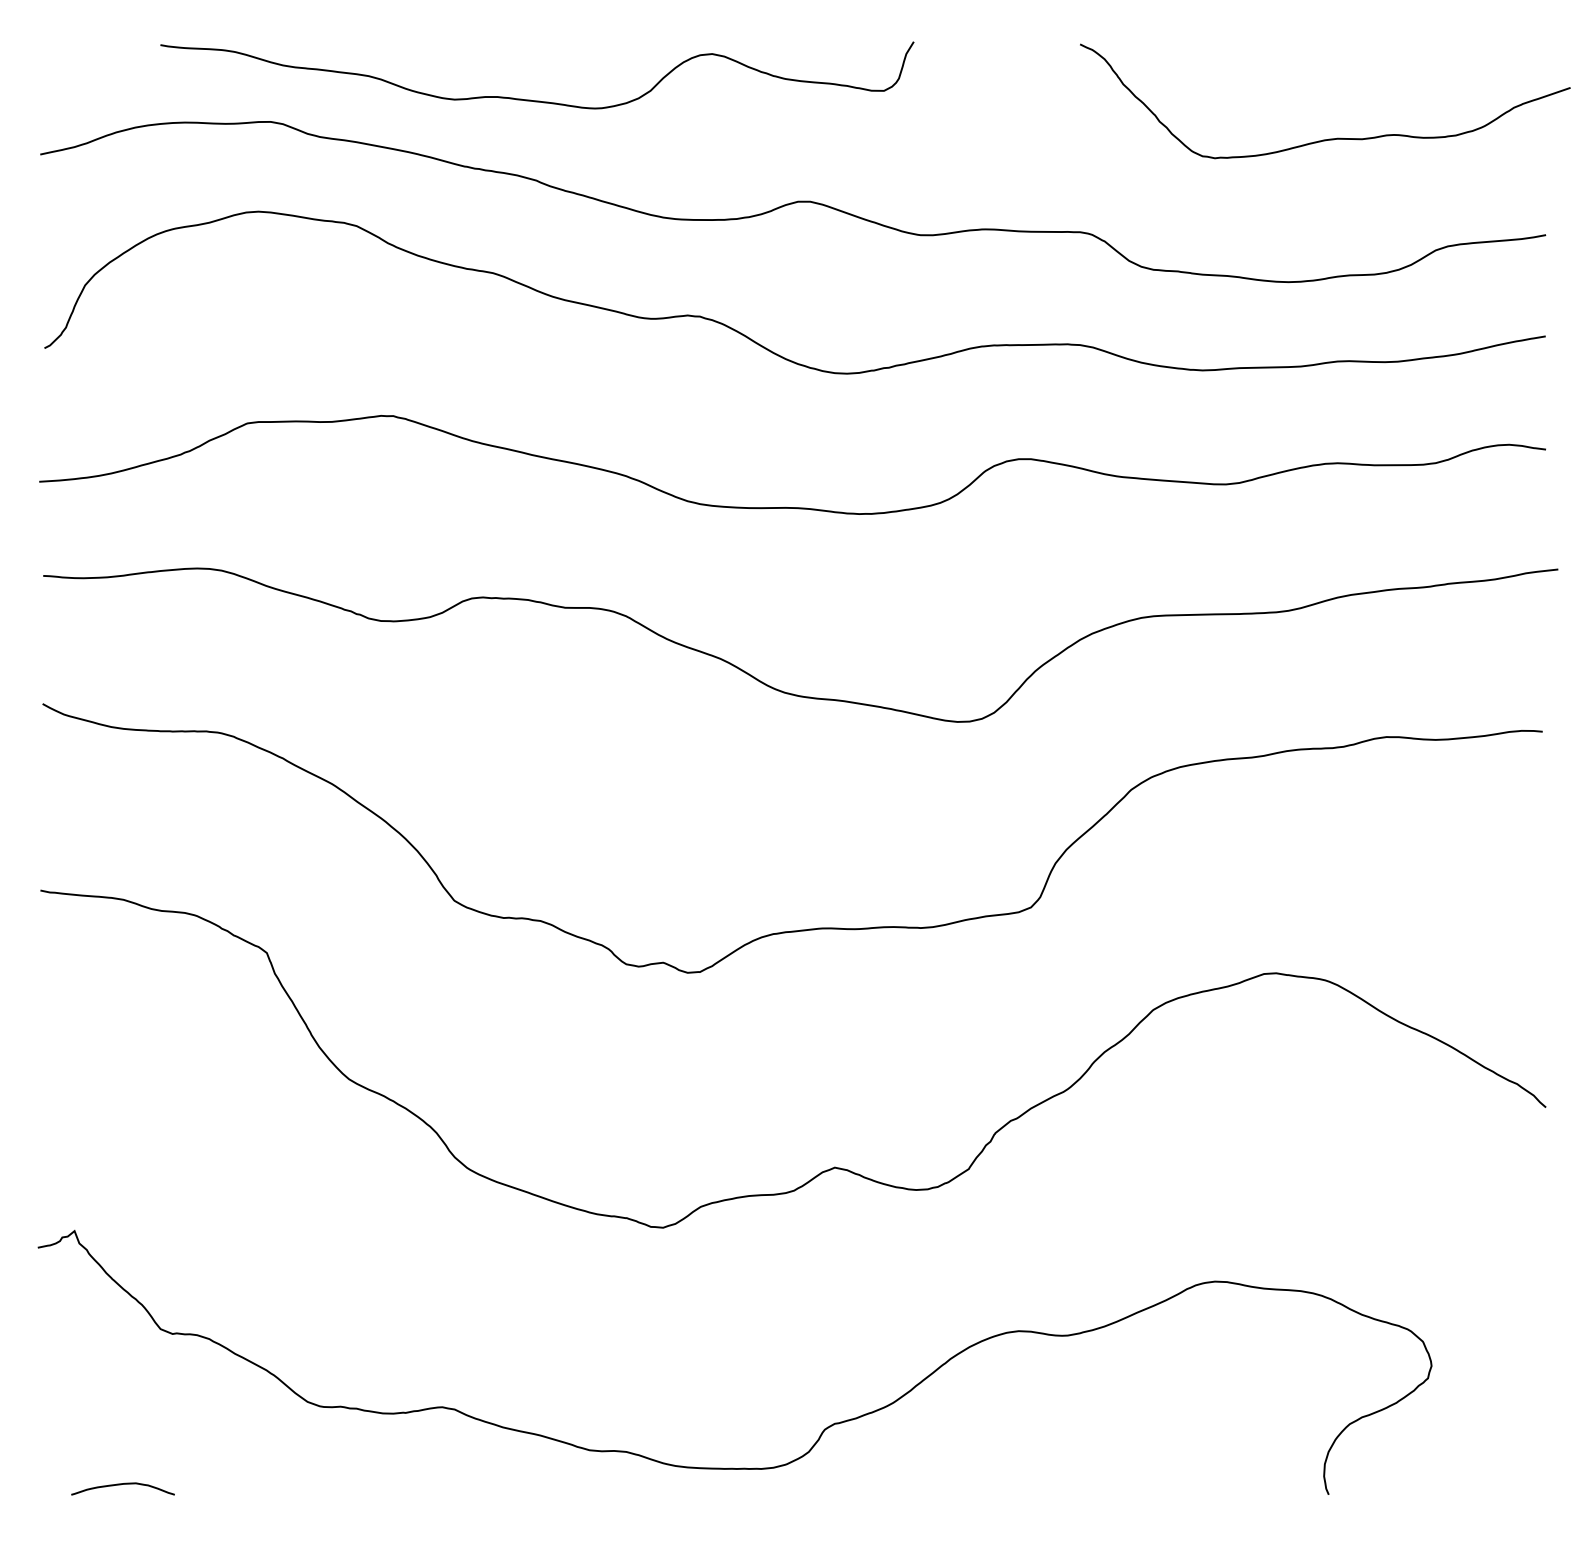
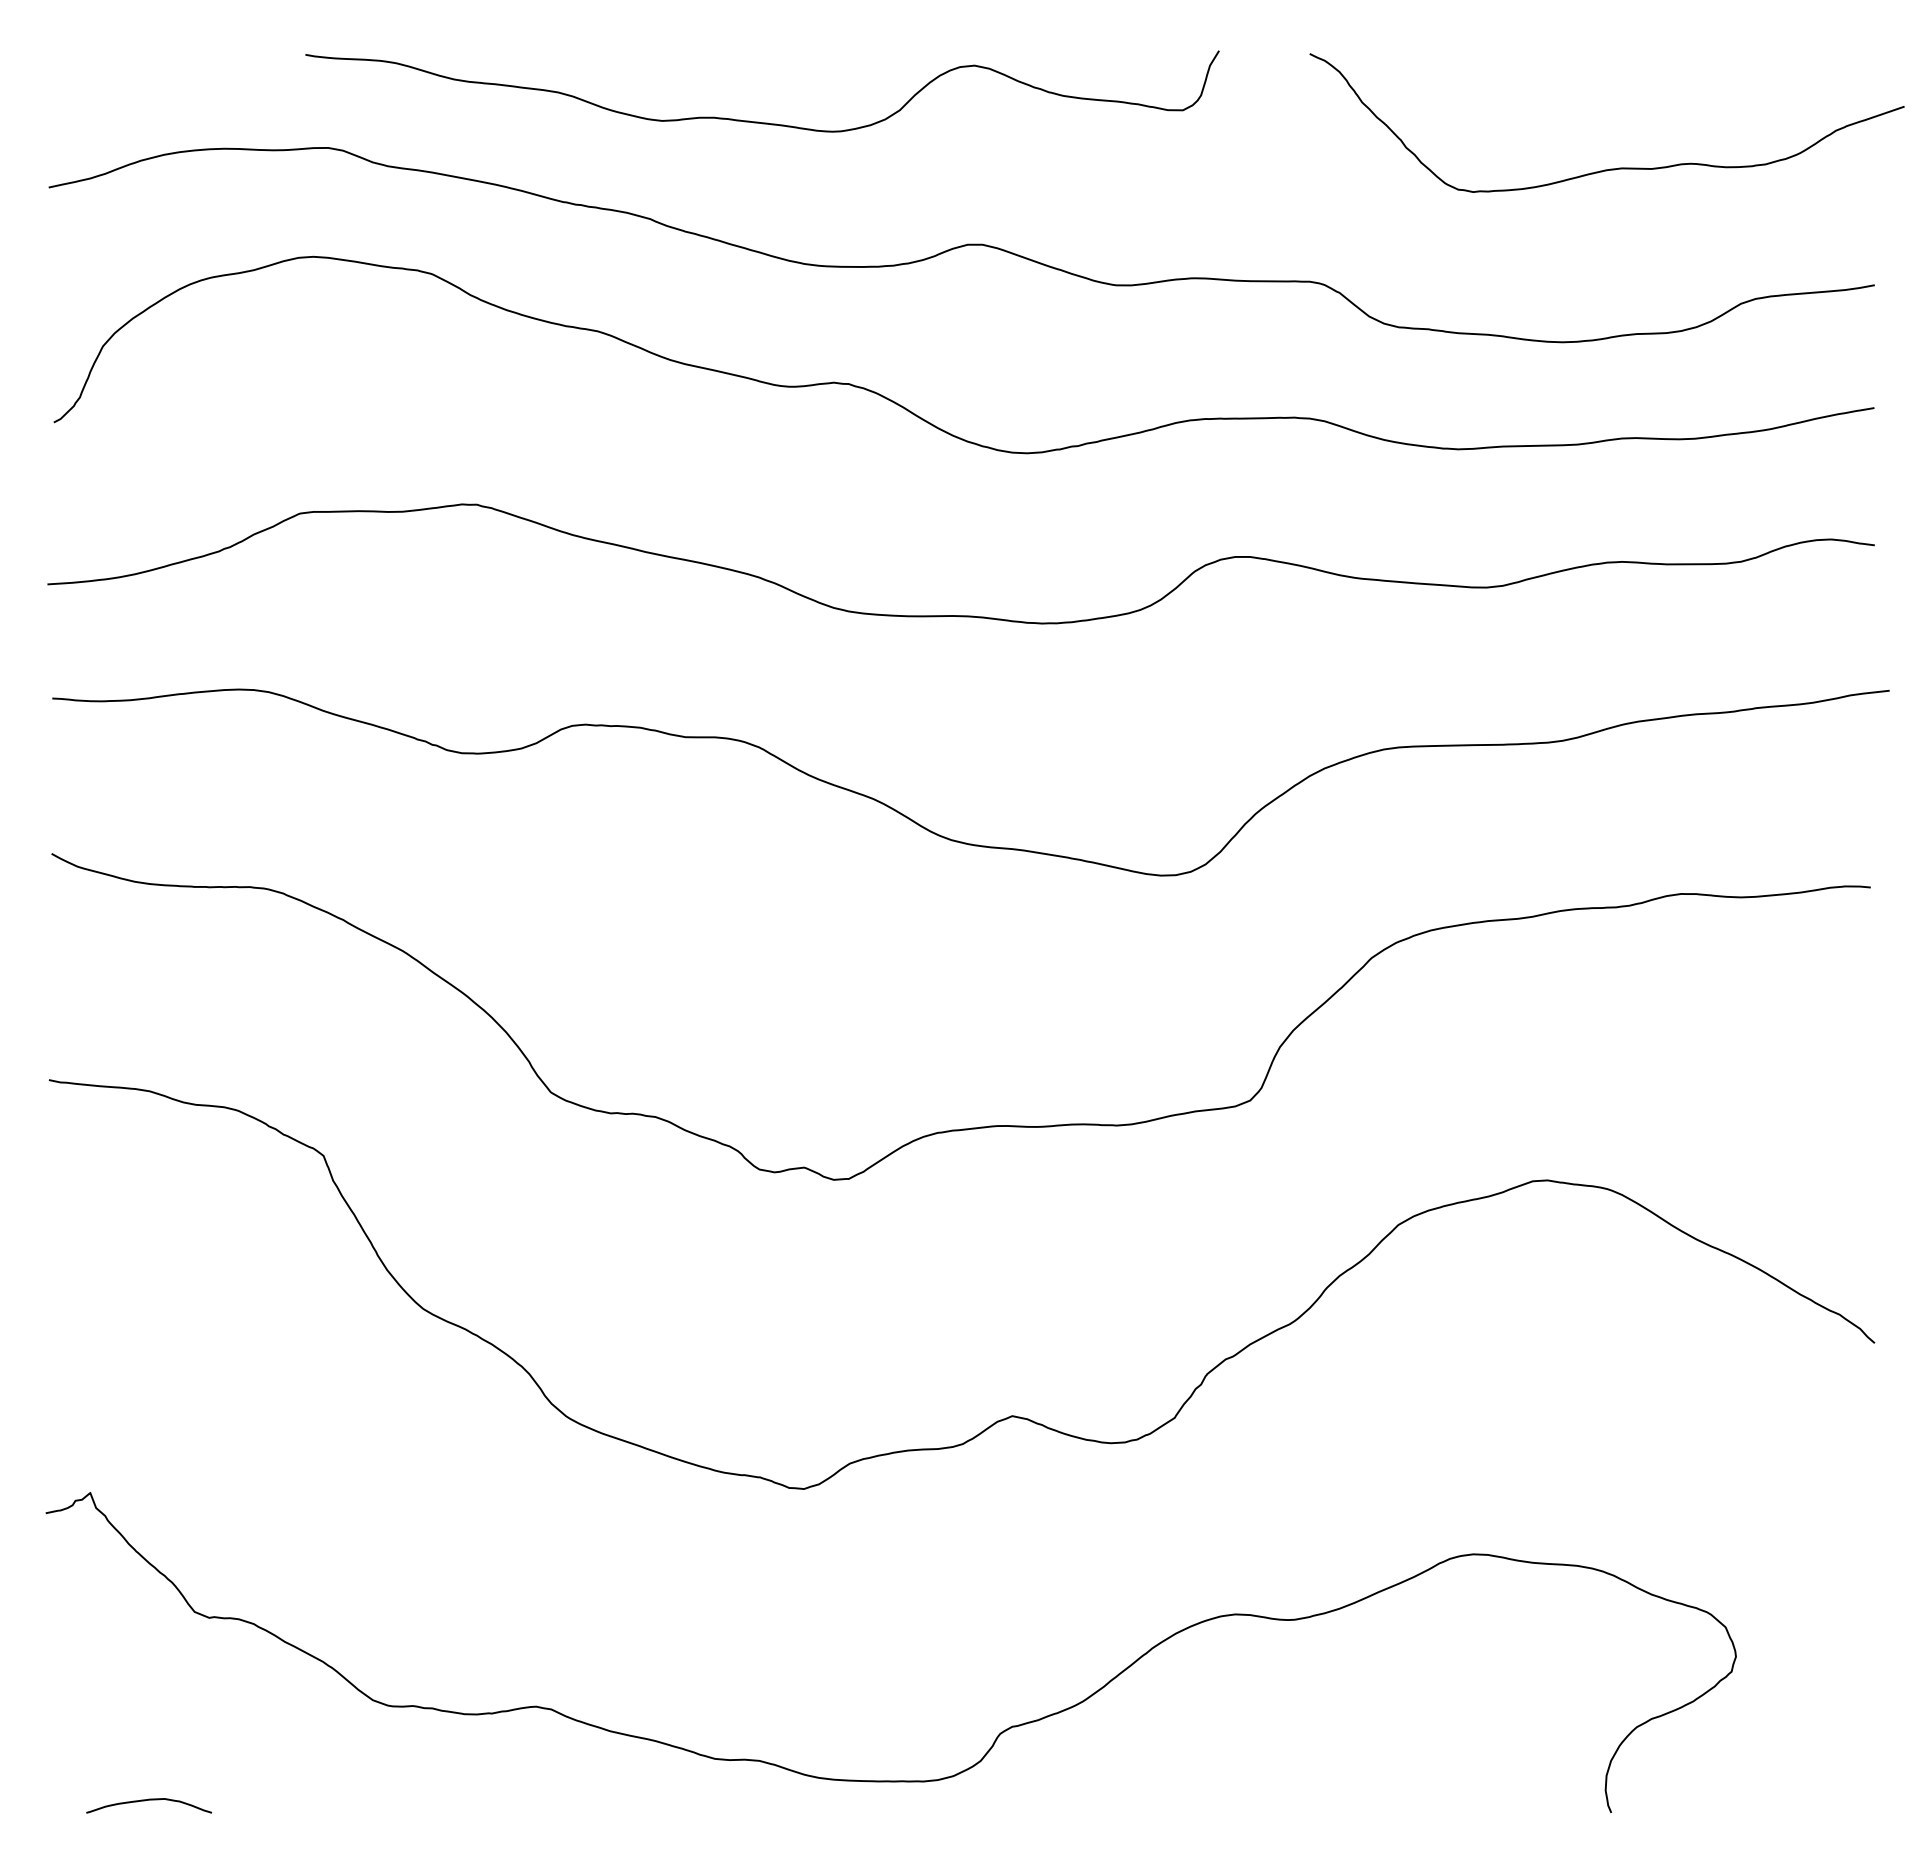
curve: (534, 100) -> (758, 121), moved

